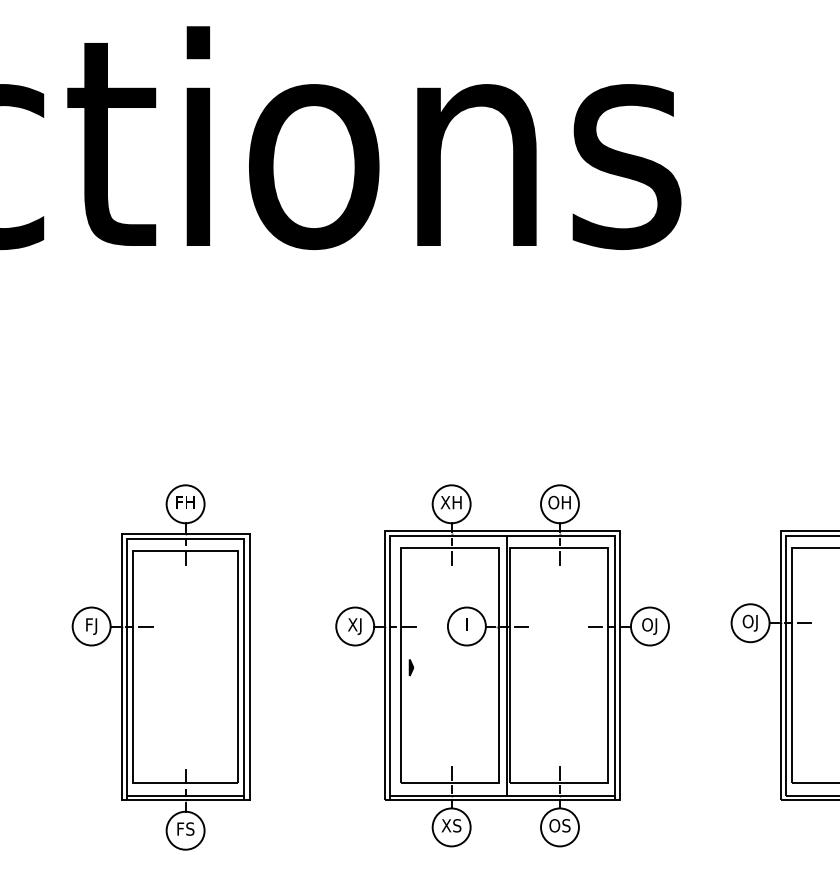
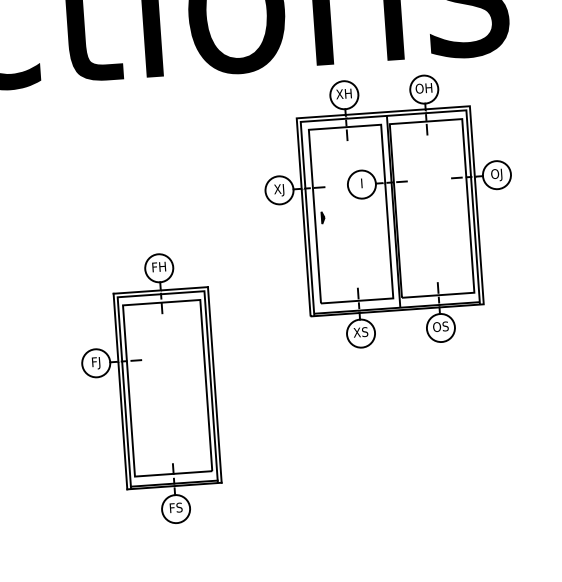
part: (502, 665) -> (390, 211), moved

